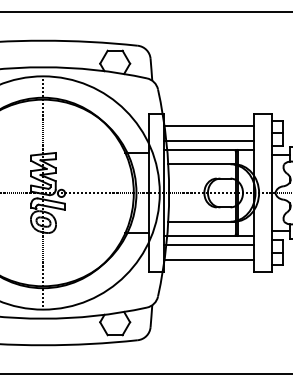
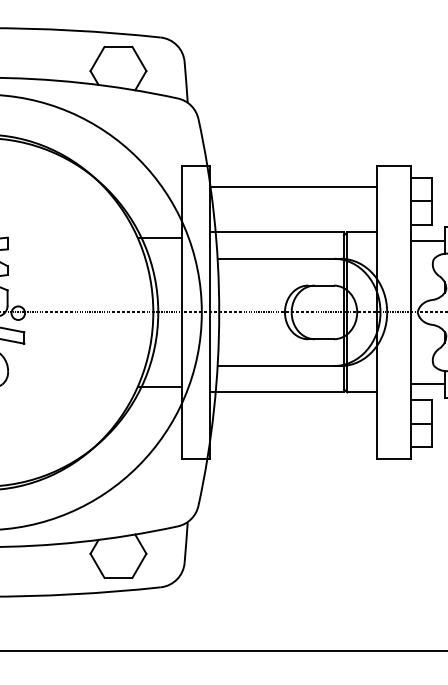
line: (208, 141) -> (292, 216), removed
line: (208, 244) -> (292, 408), removed
line: (208, 260) -> (292, 438), removed

